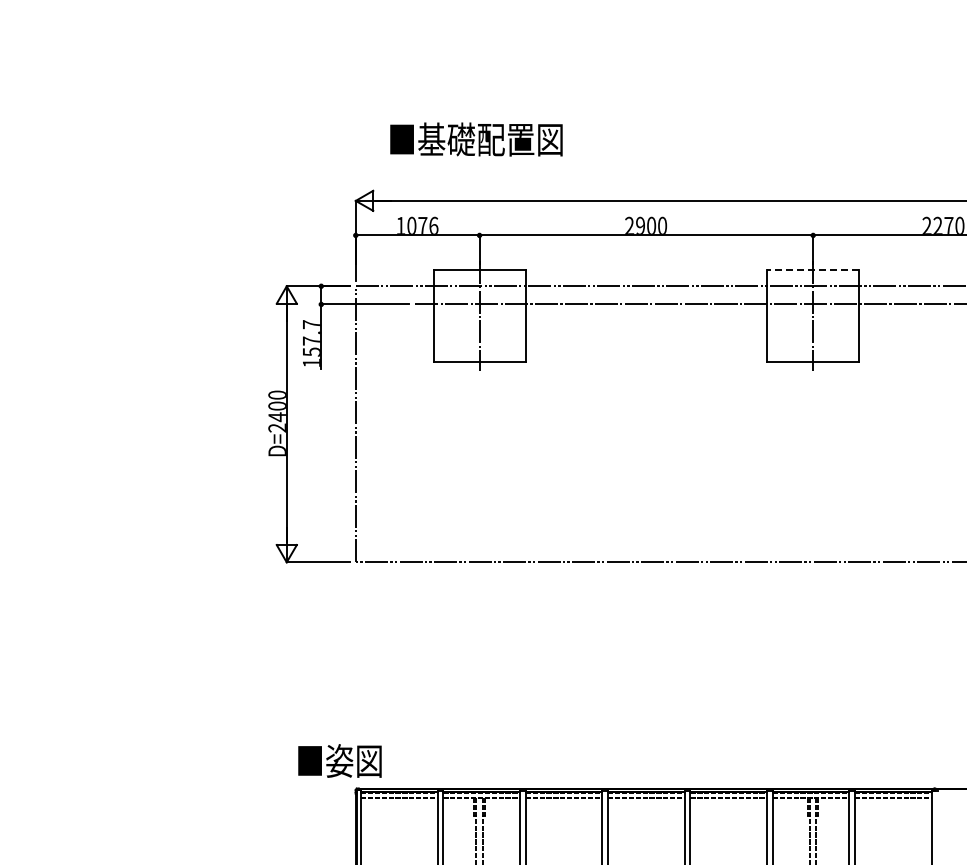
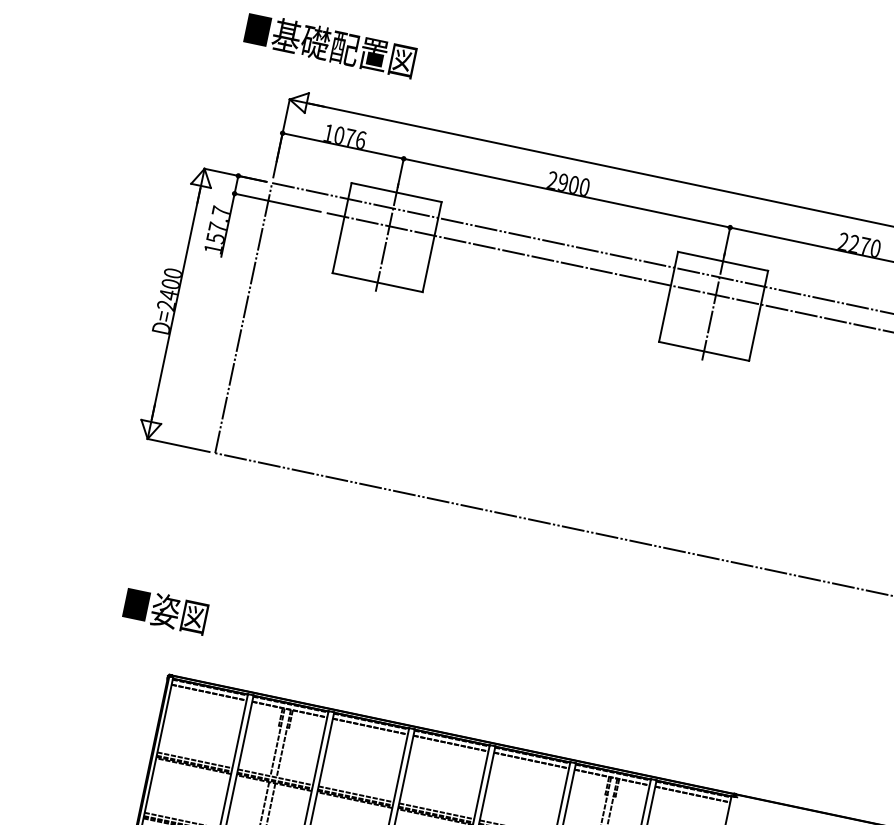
text: (476, 139) -> (330, 45), moved
line: (812, 269) -> (722, 260), dashed -> solid
text: (339, 760) -> (165, 610), moved

